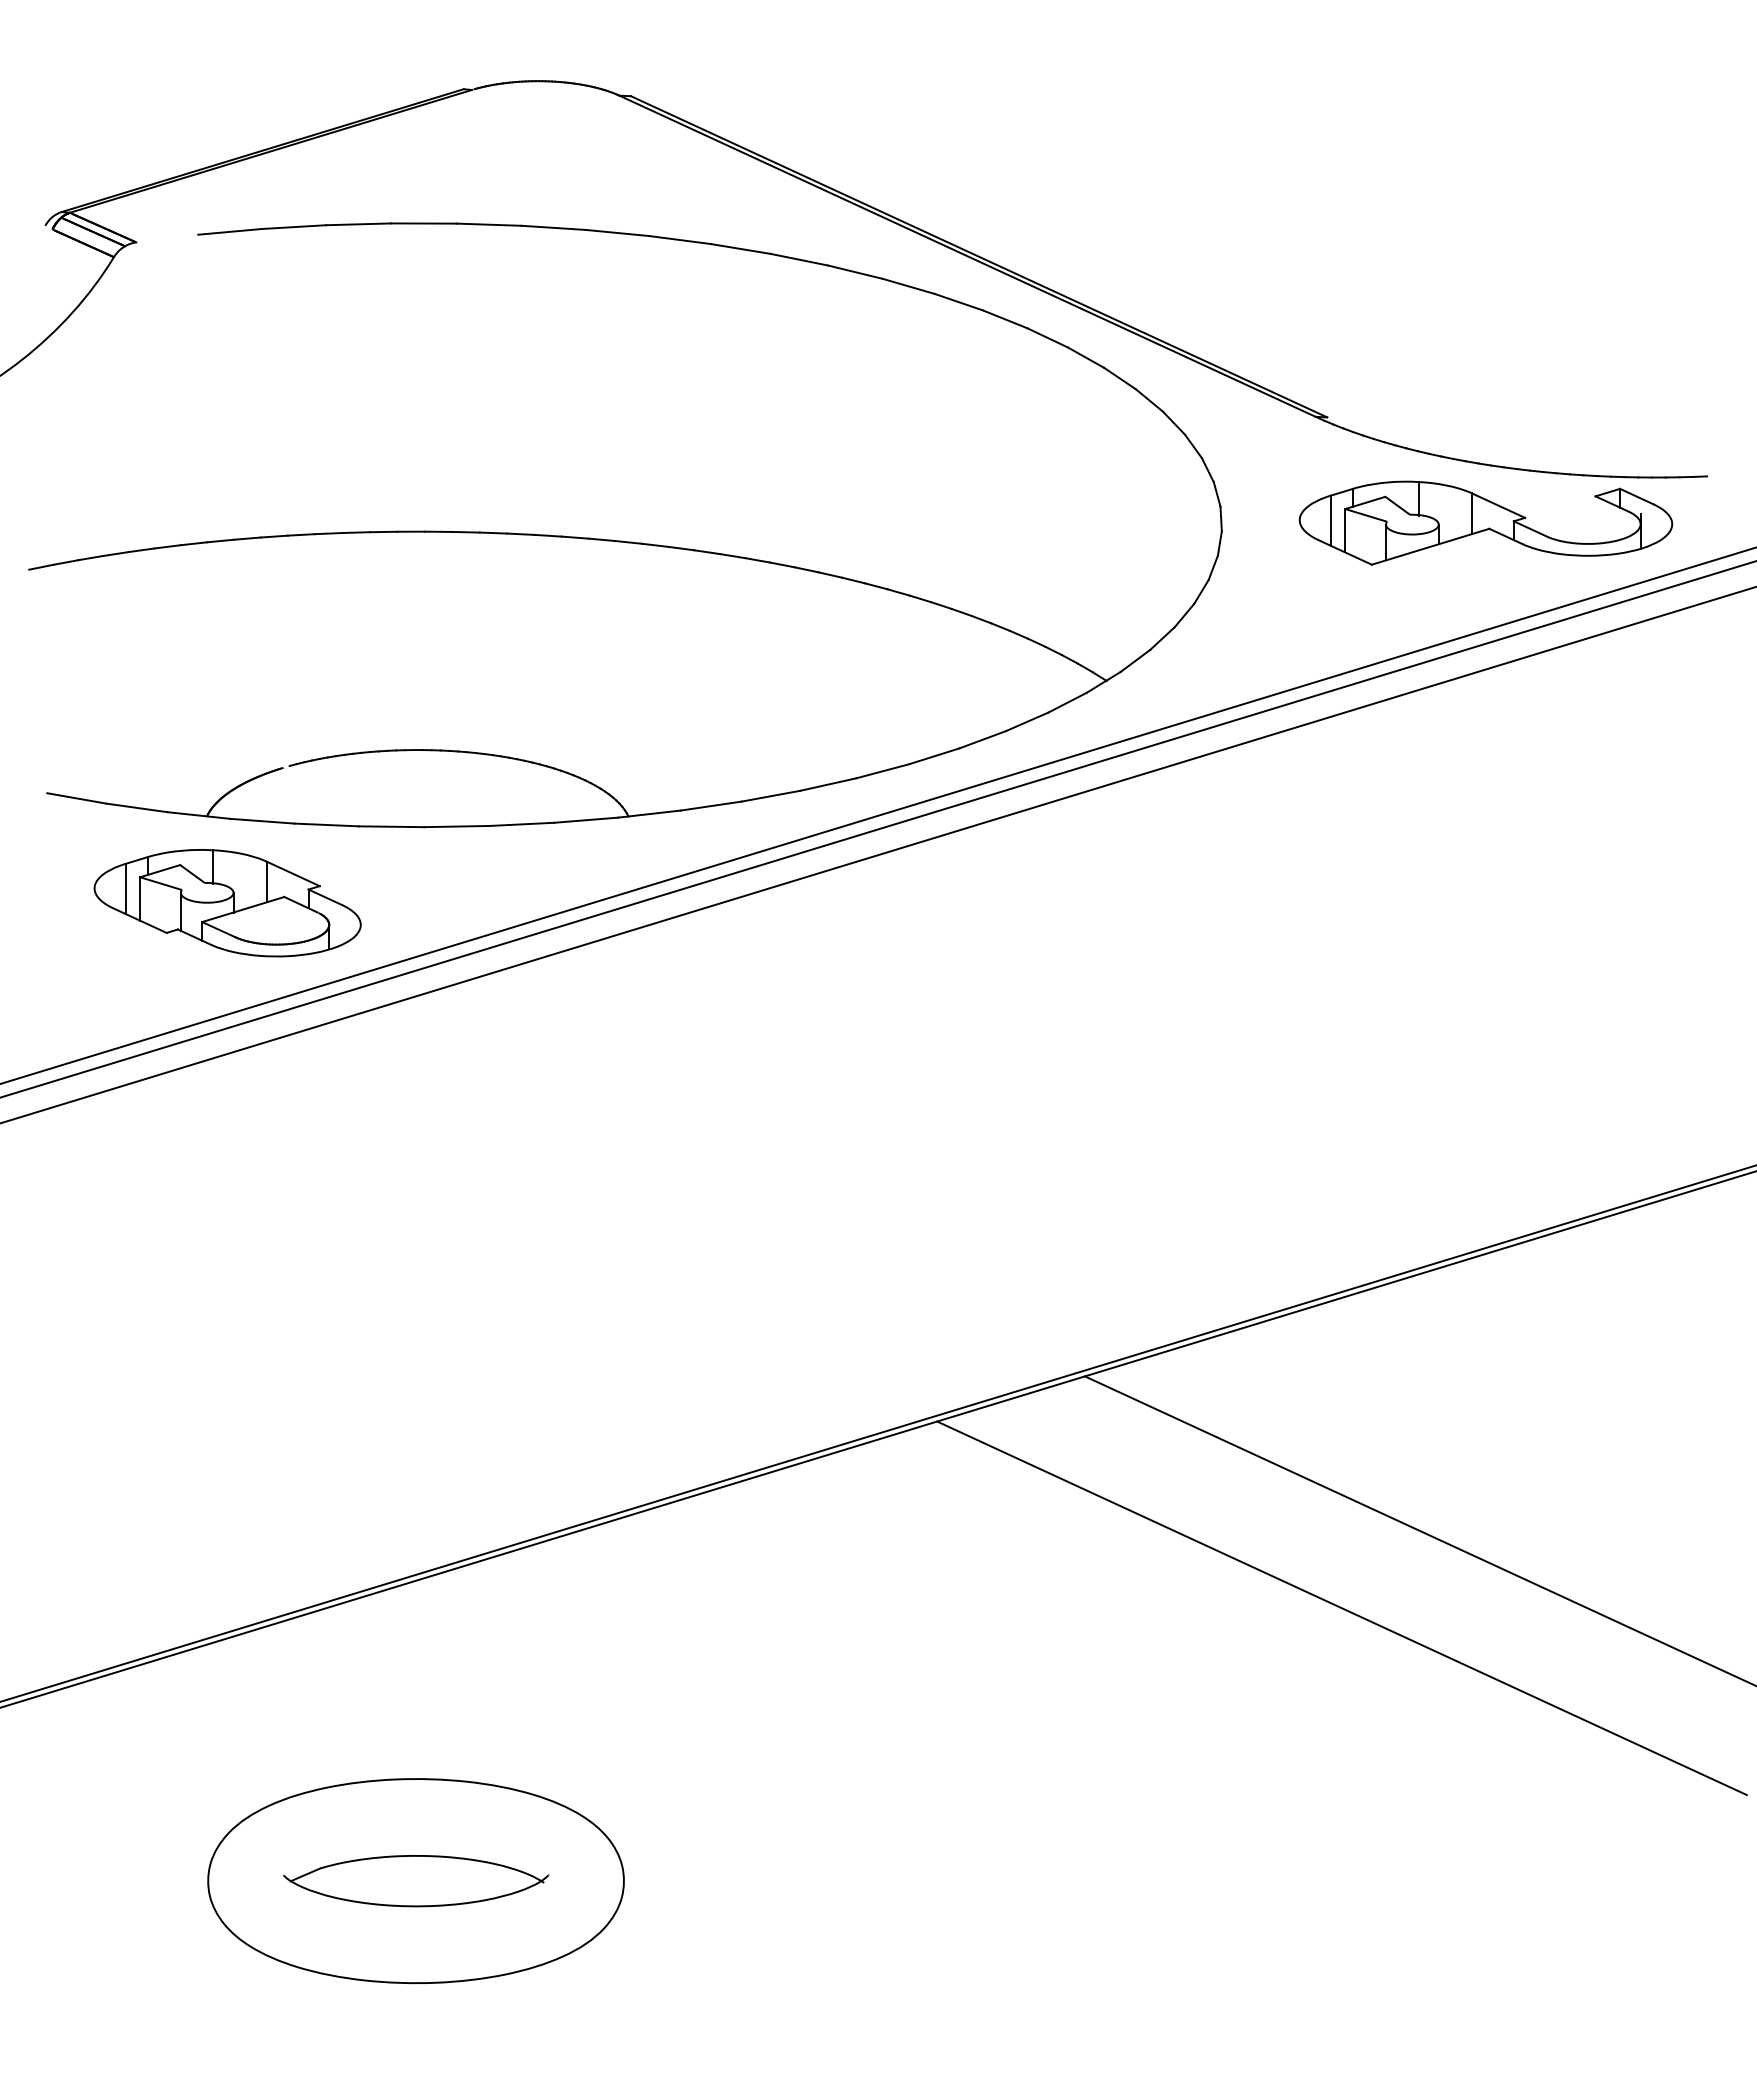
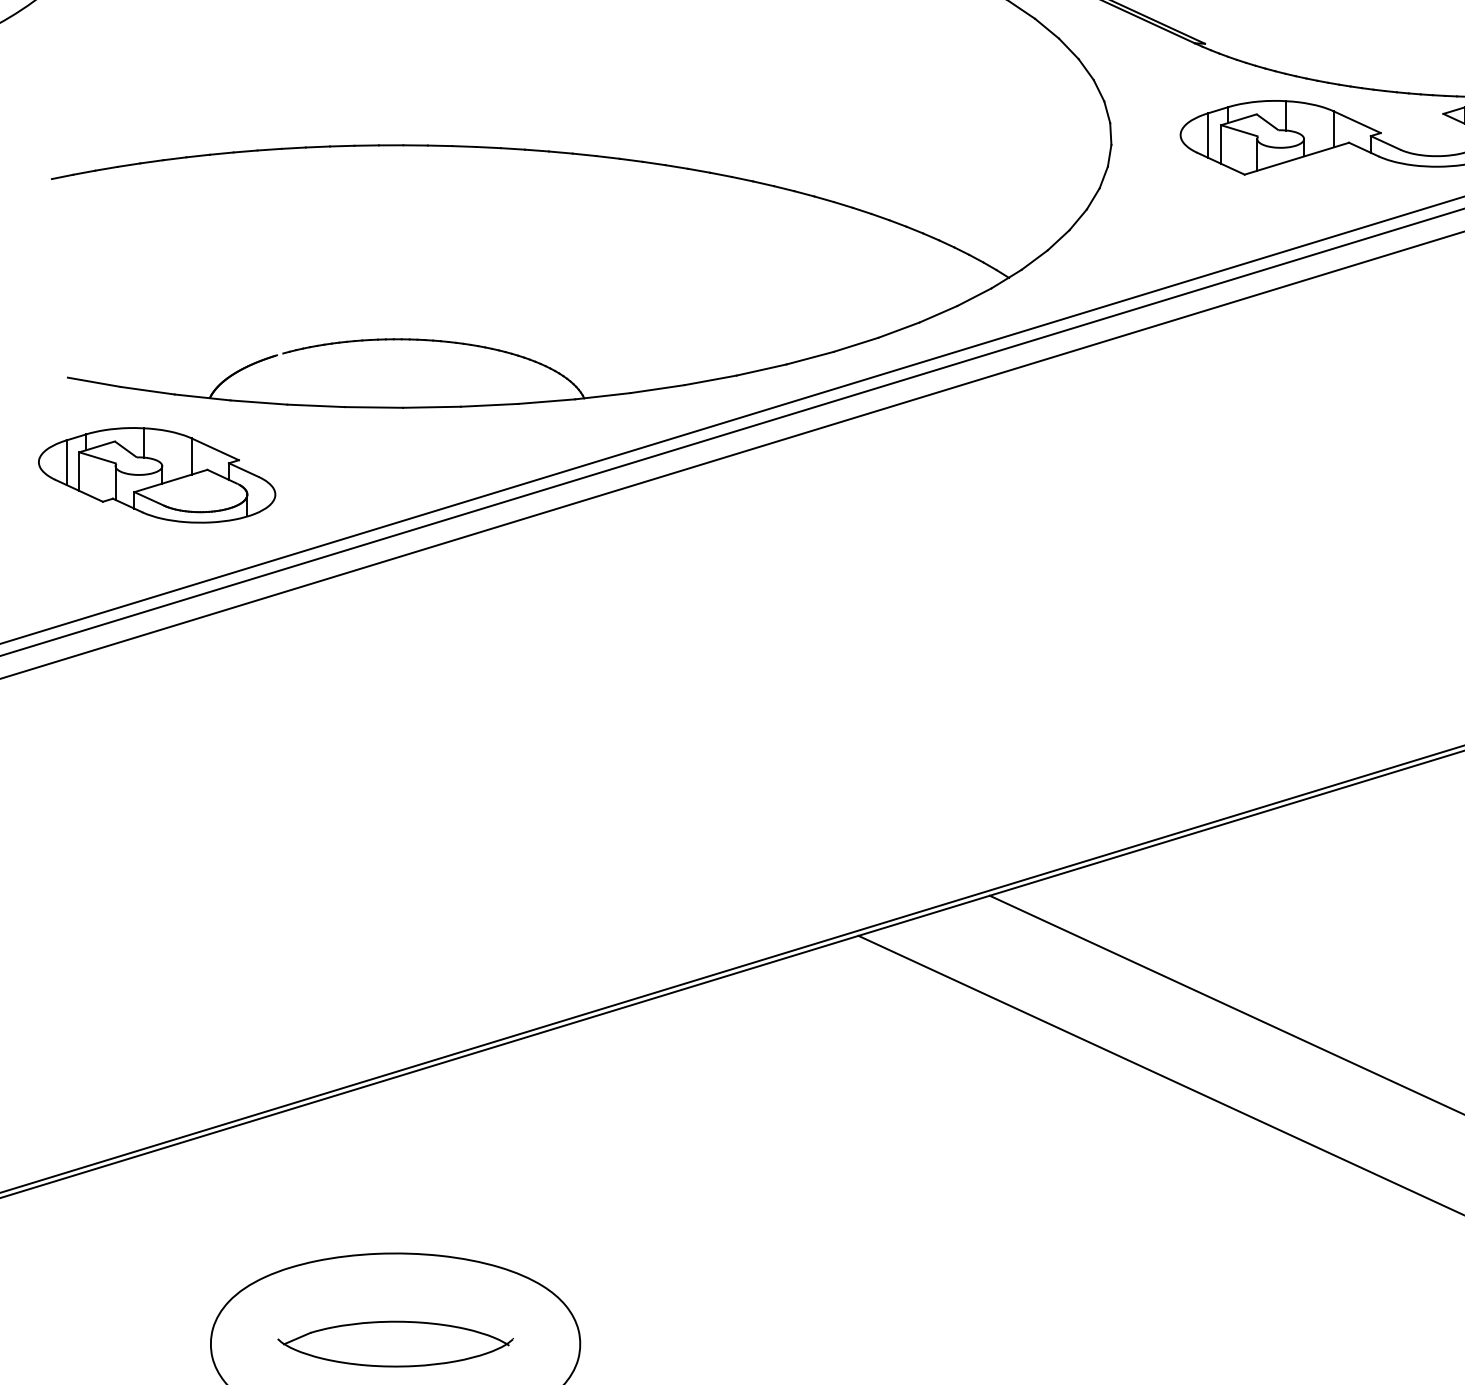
part: (227, 903) -> (156, 475), moved

